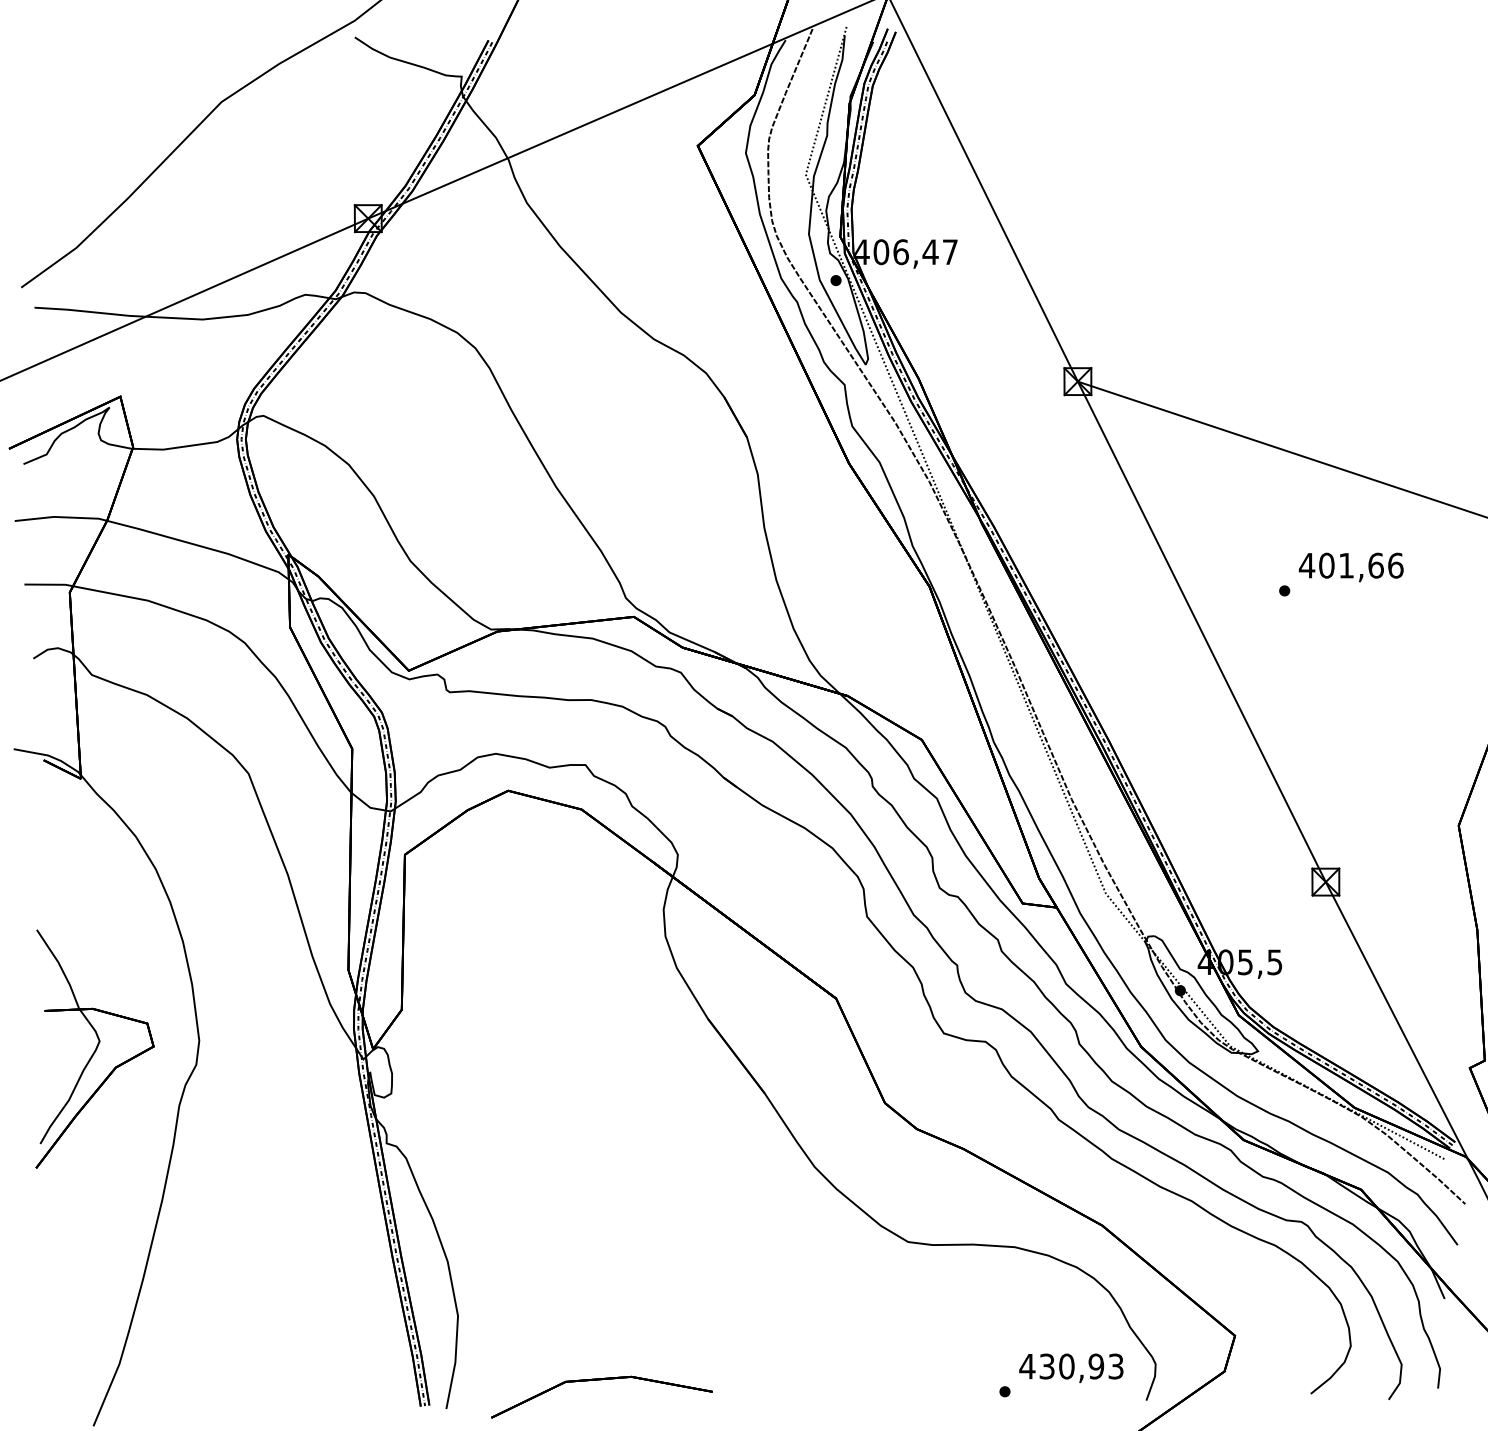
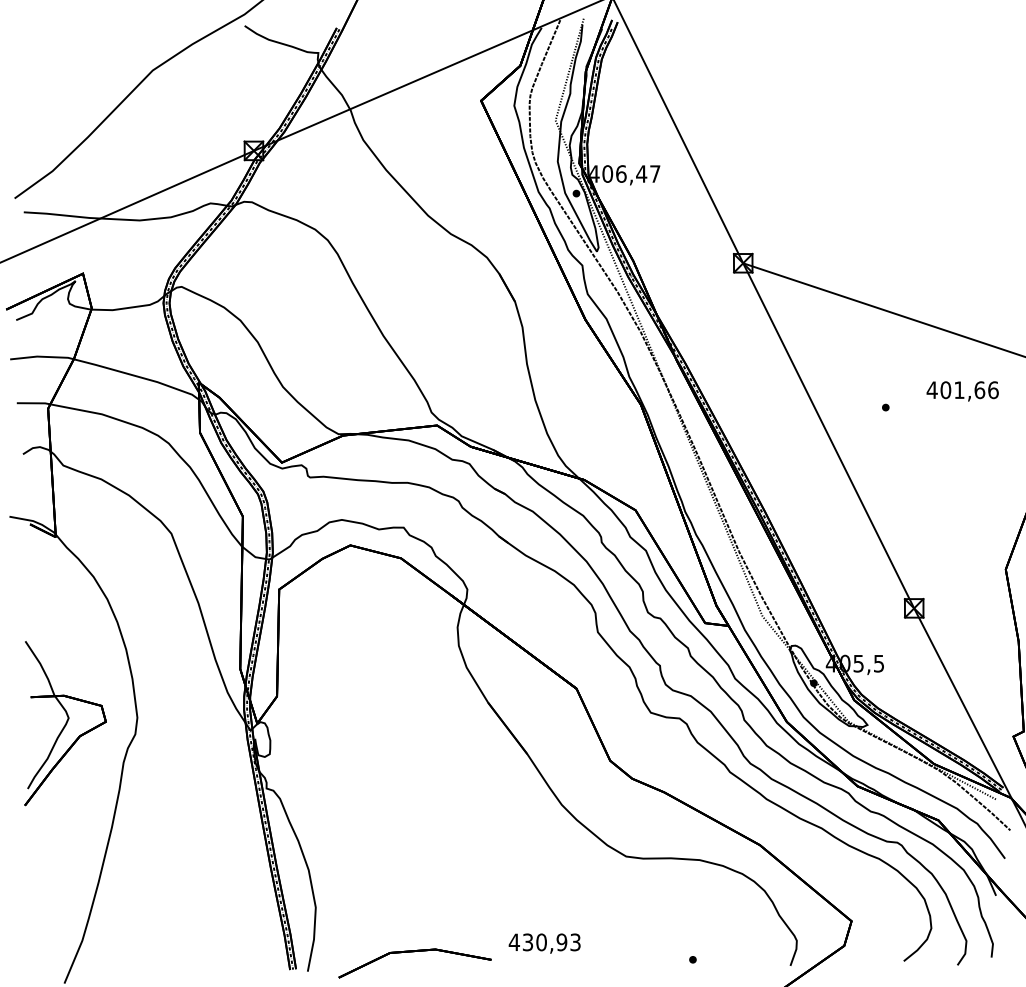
text: (1350, 567) -> (962, 391), moved
text: (1071, 1368) -> (544, 943), moved

